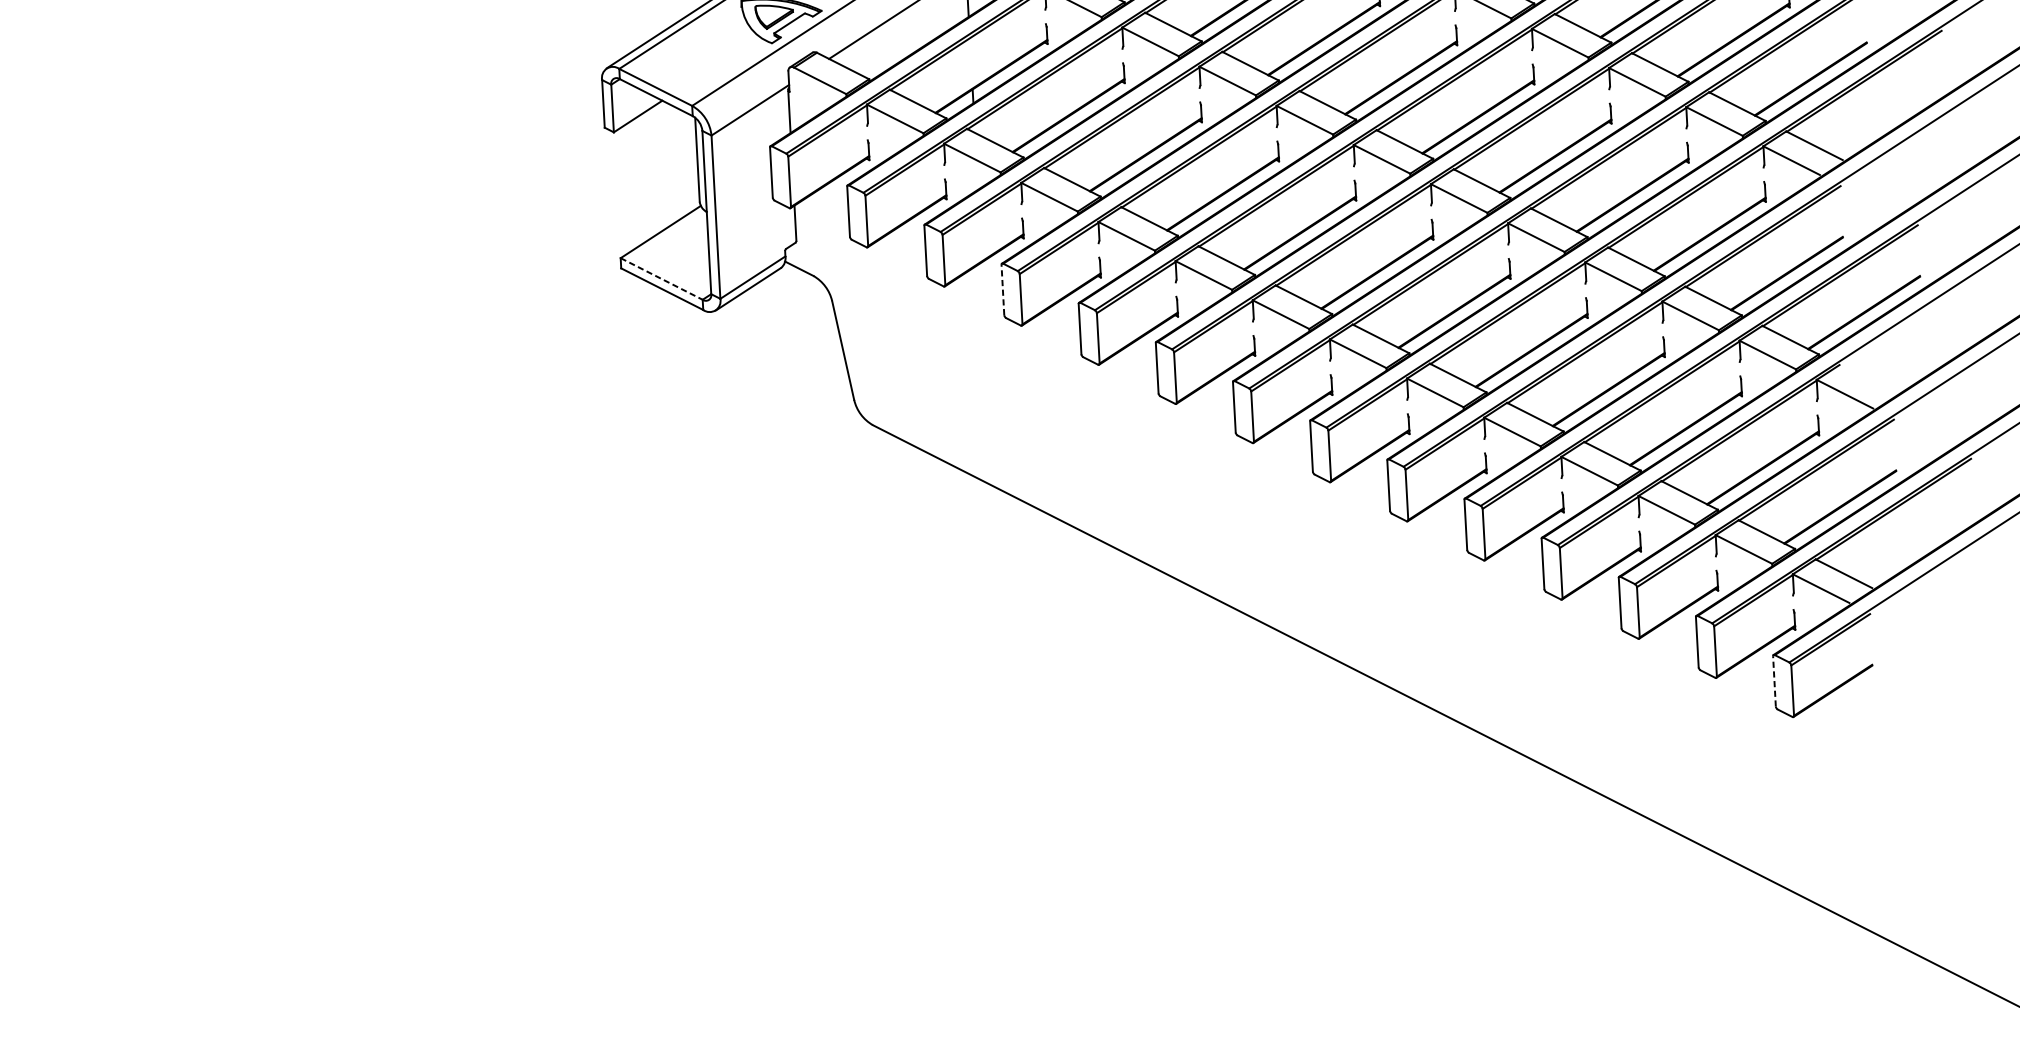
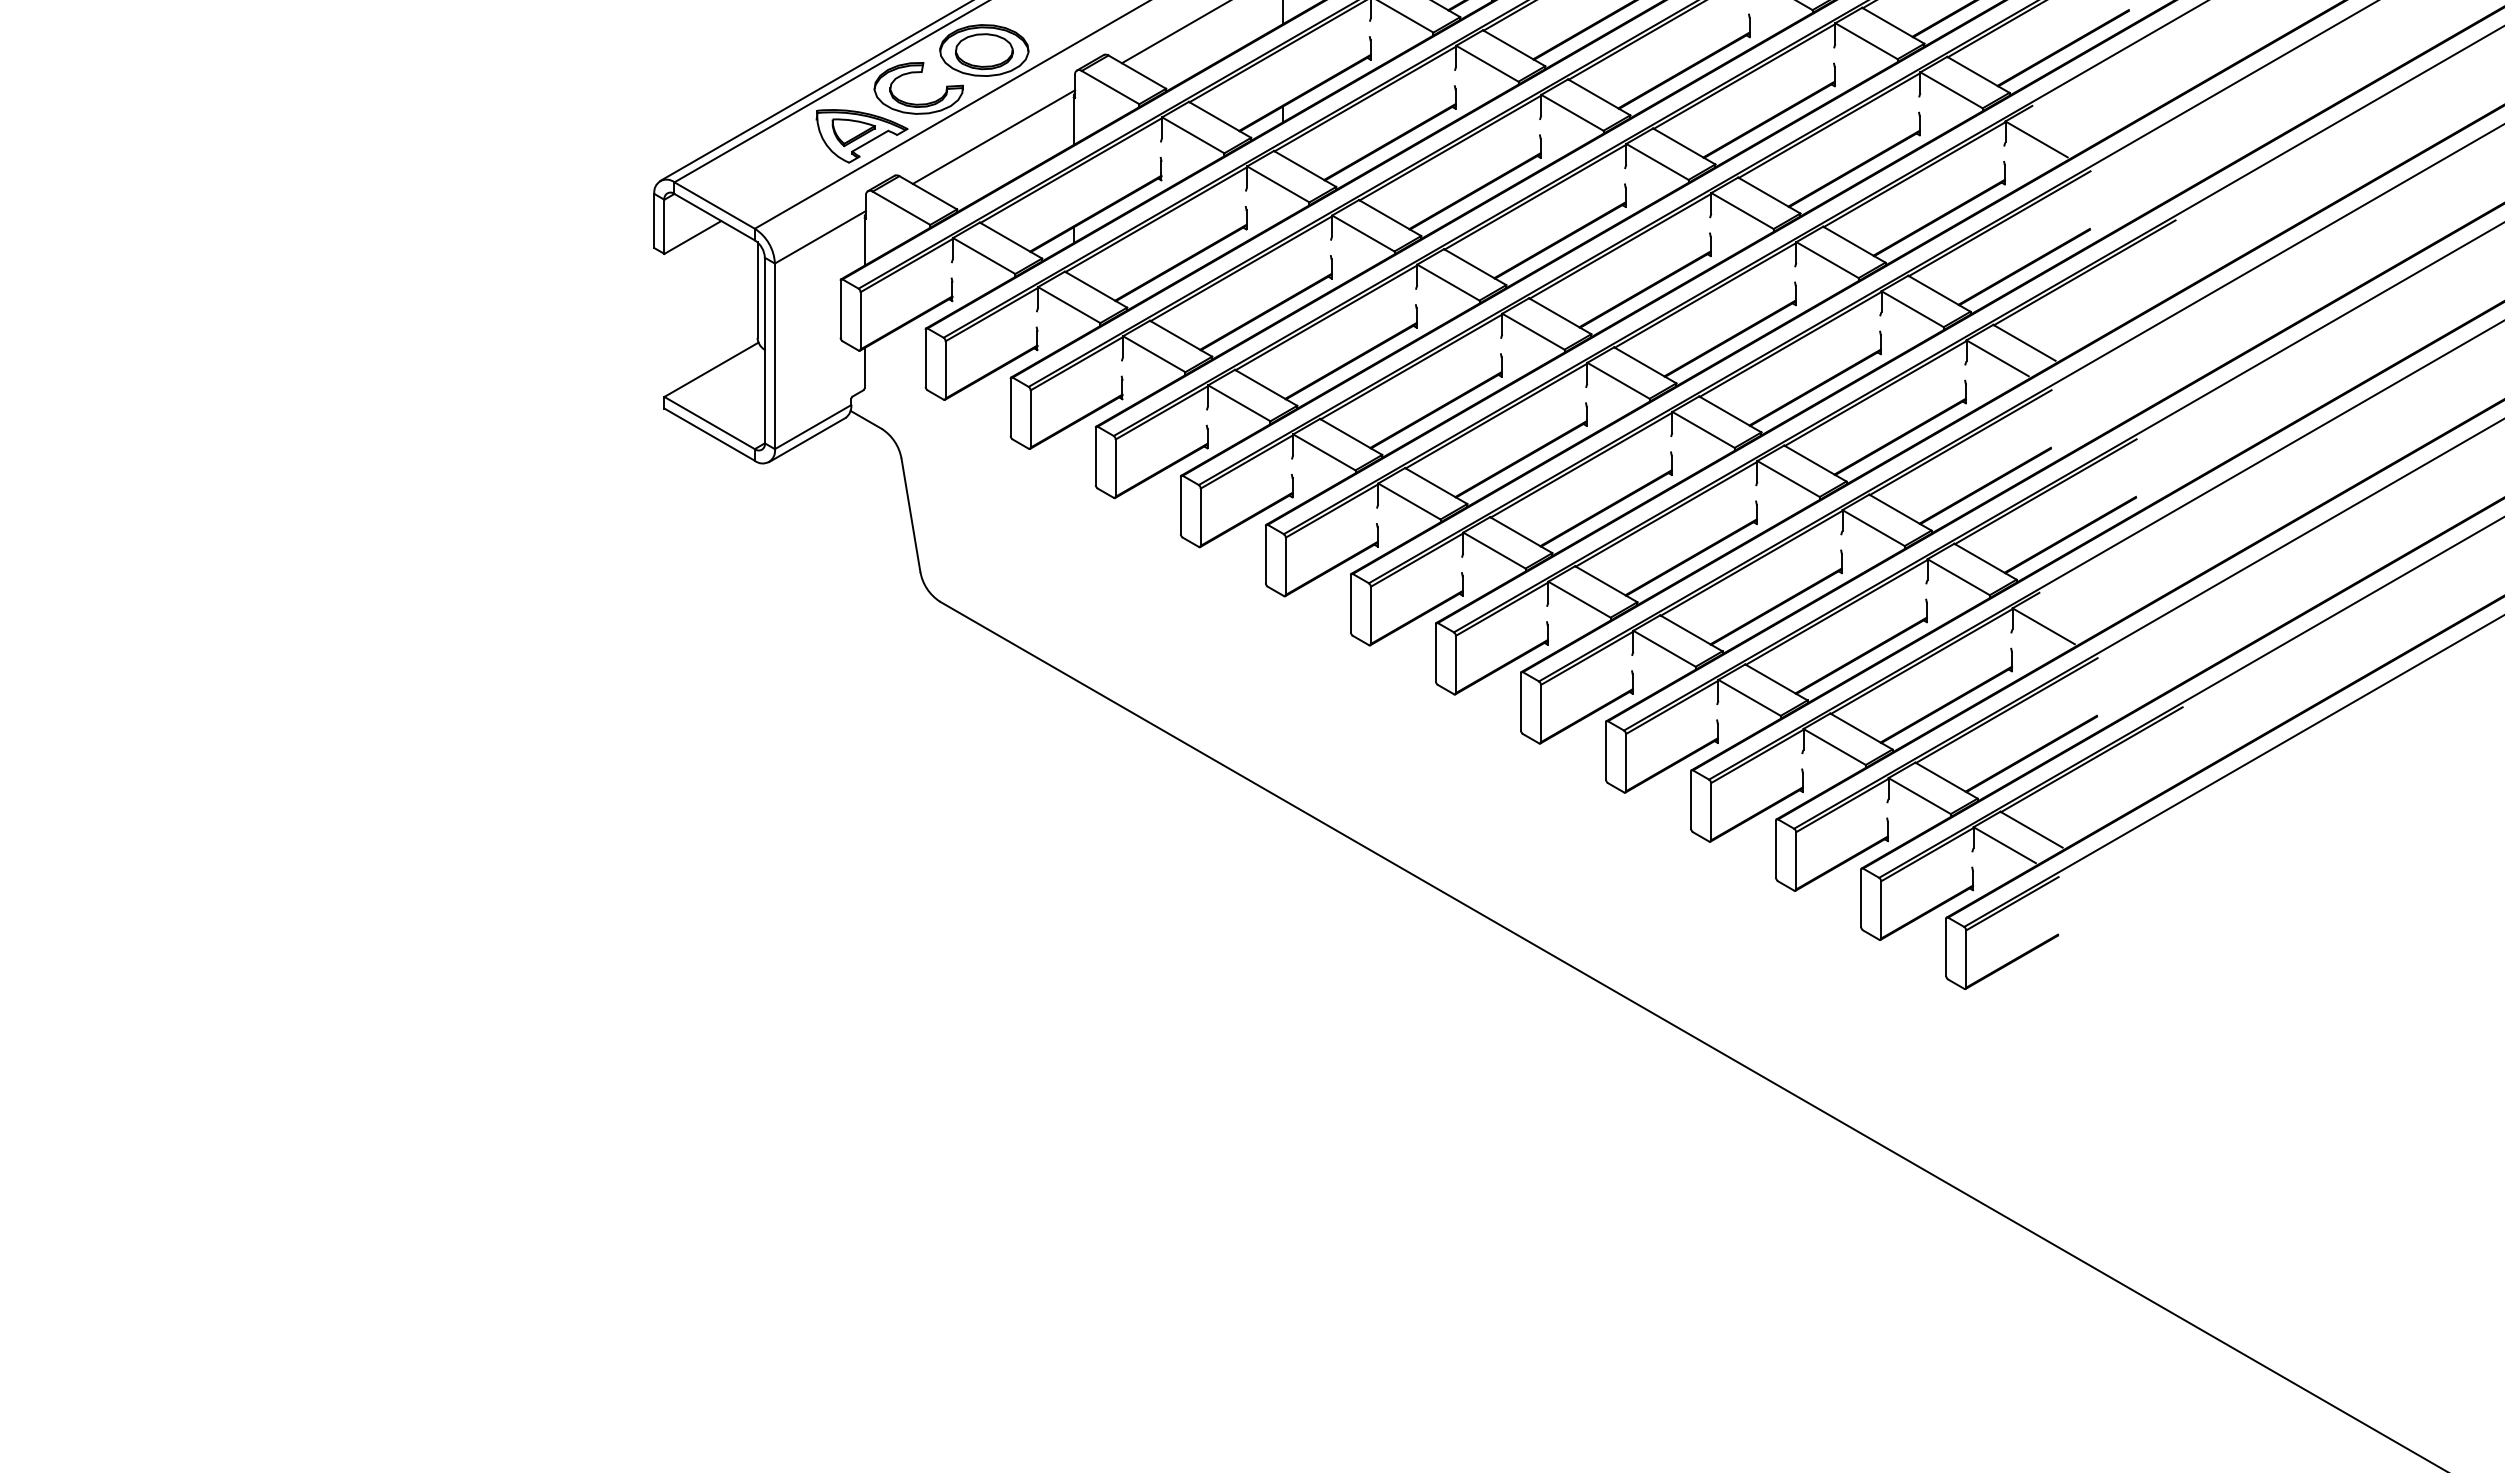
line: (662, 279) -> (710, 423), dashed -> solid
line: (1002, 290) -> (1095, 456), dashed -> solid
line: (1774, 681) -> (1946, 947), dashed -> solid

